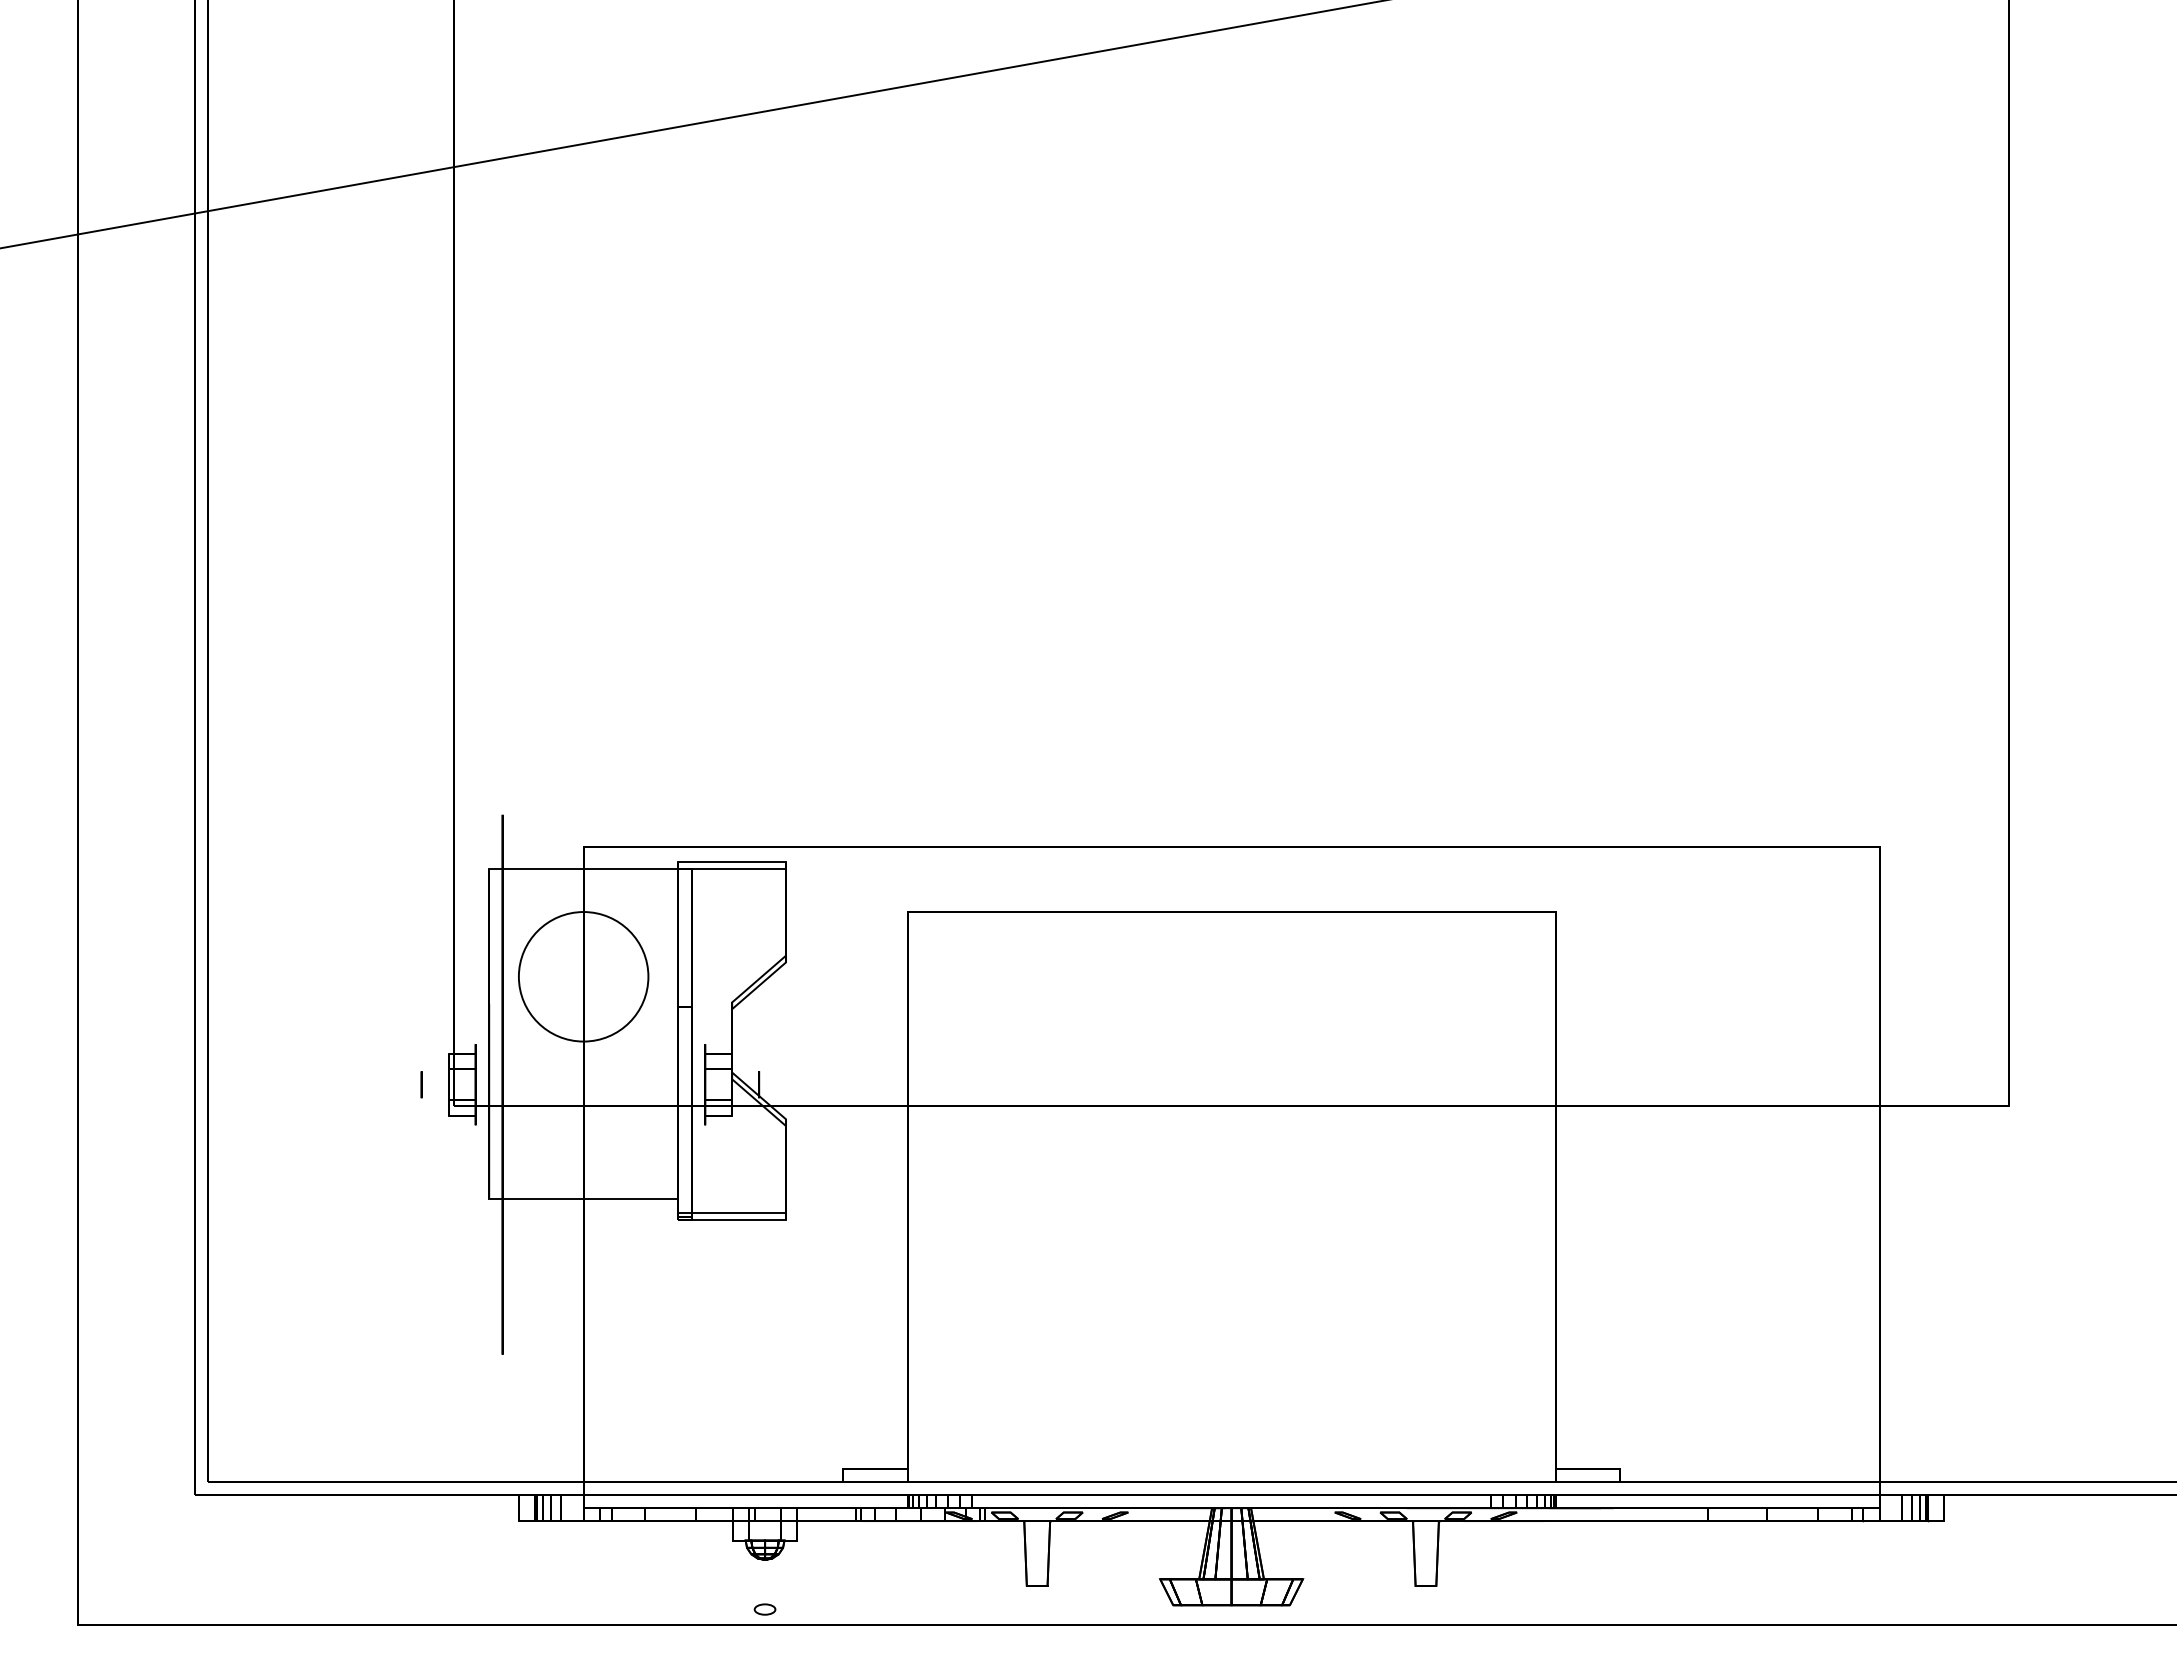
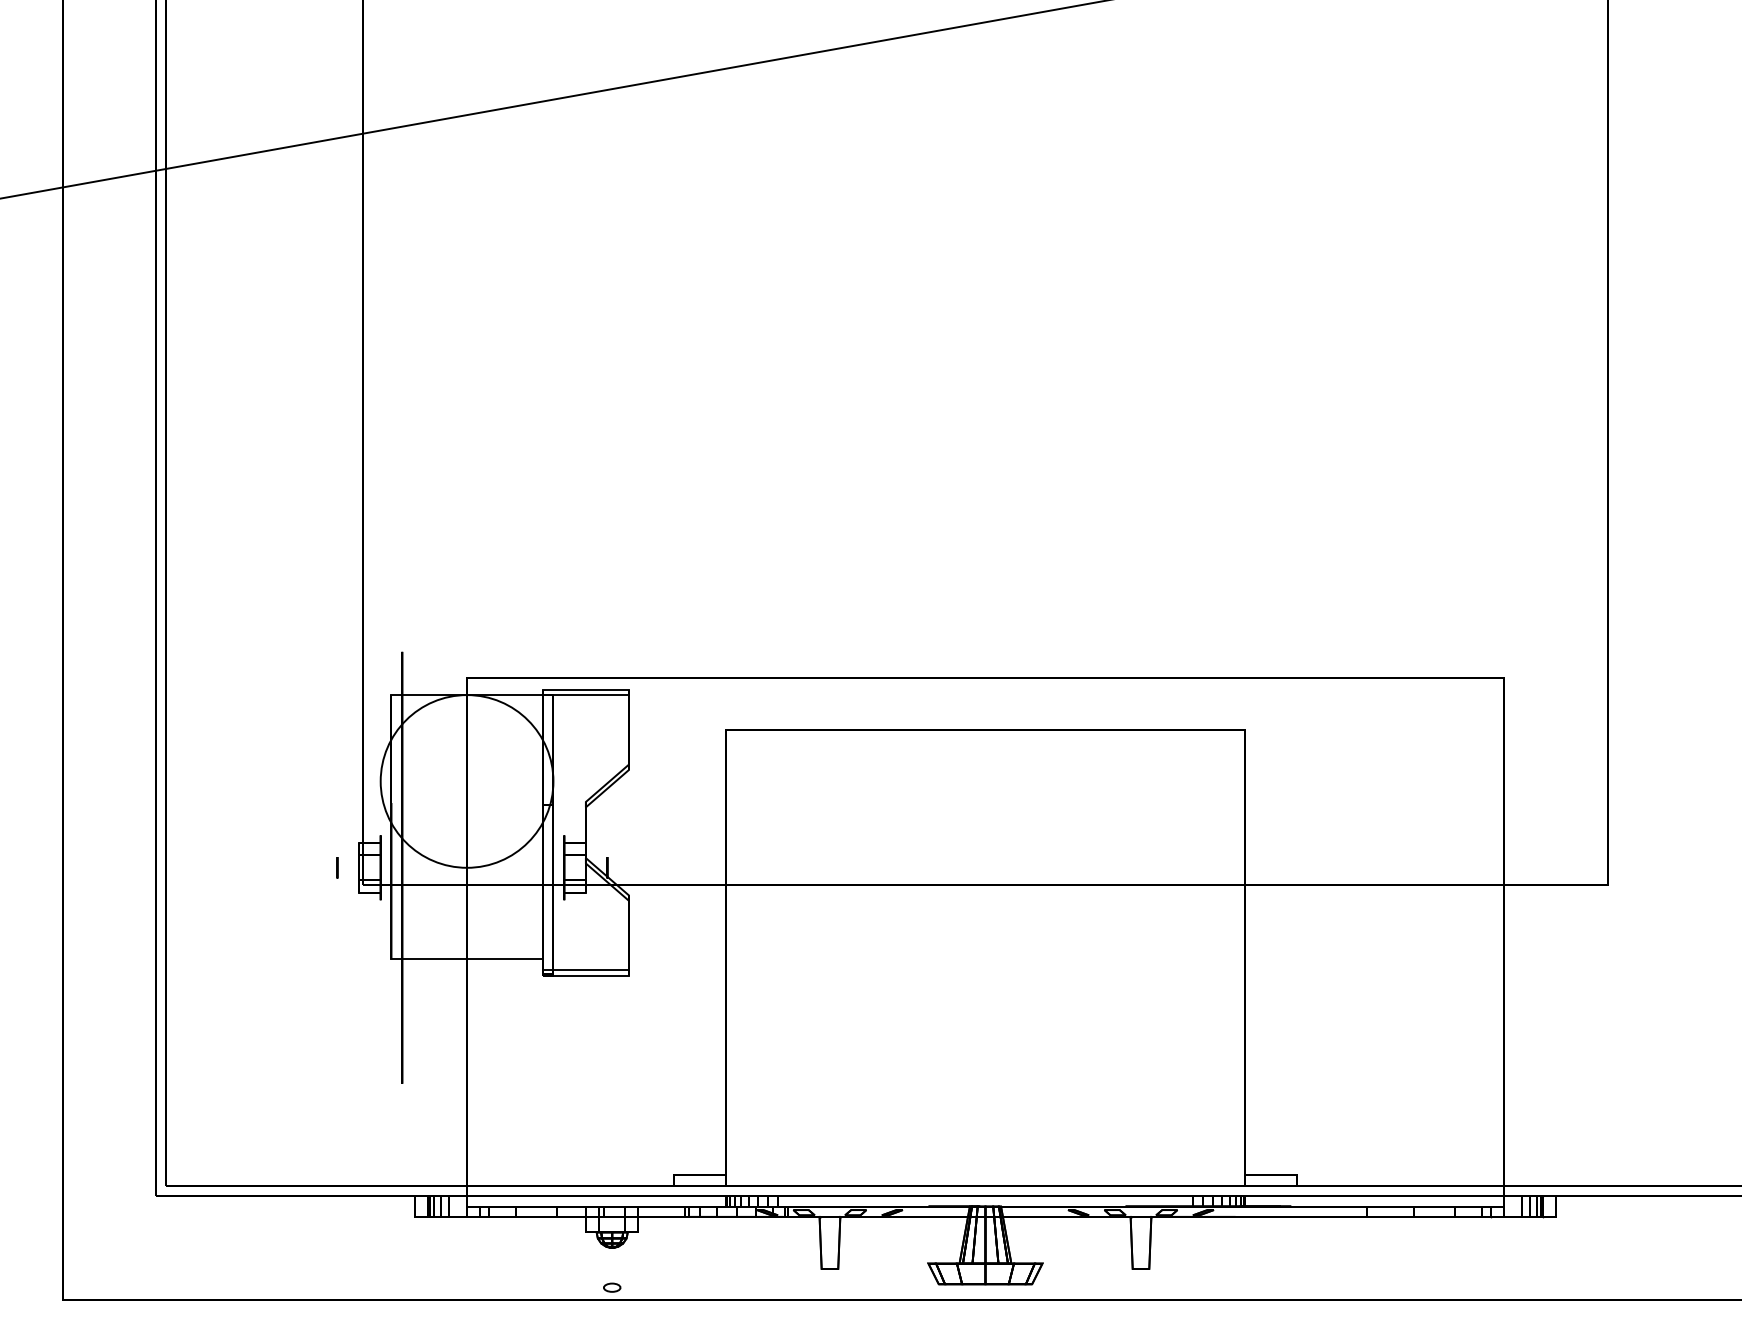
circle: (583, 976) -> (466, 781), size x1.67

